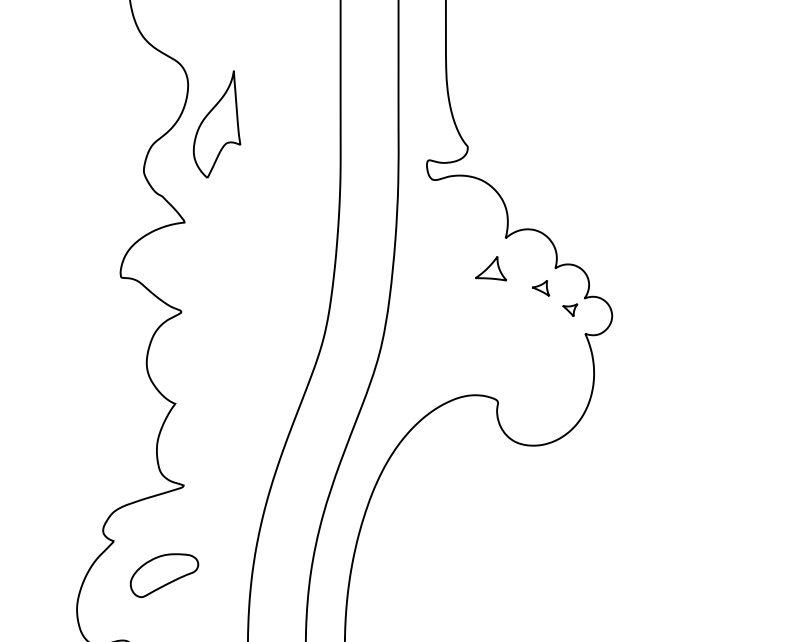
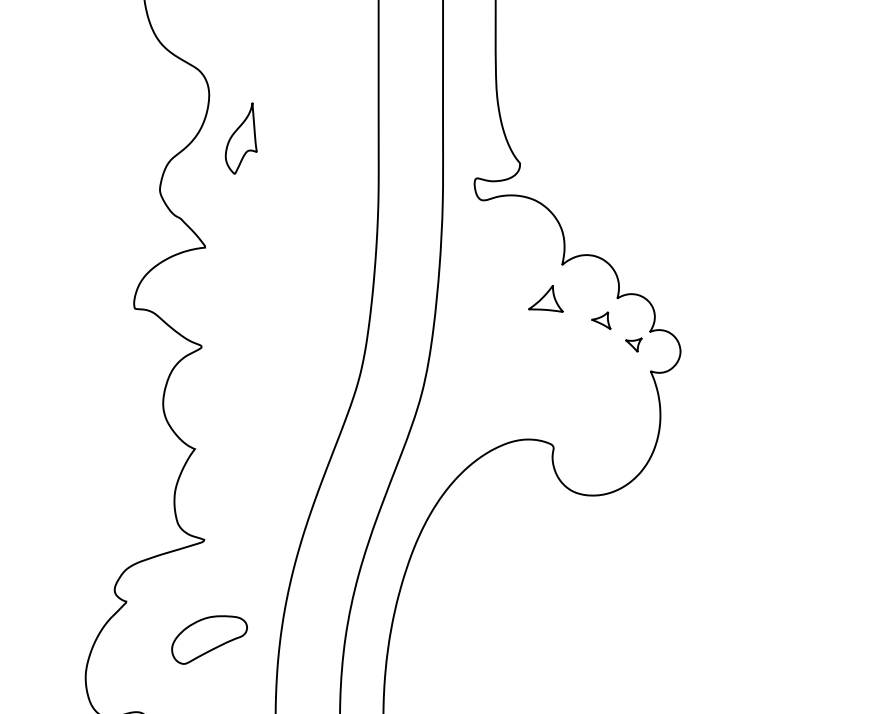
part: (216, 124) -> (240, 138), size x0.6
part: (164, 575) -> (209, 639), moved

